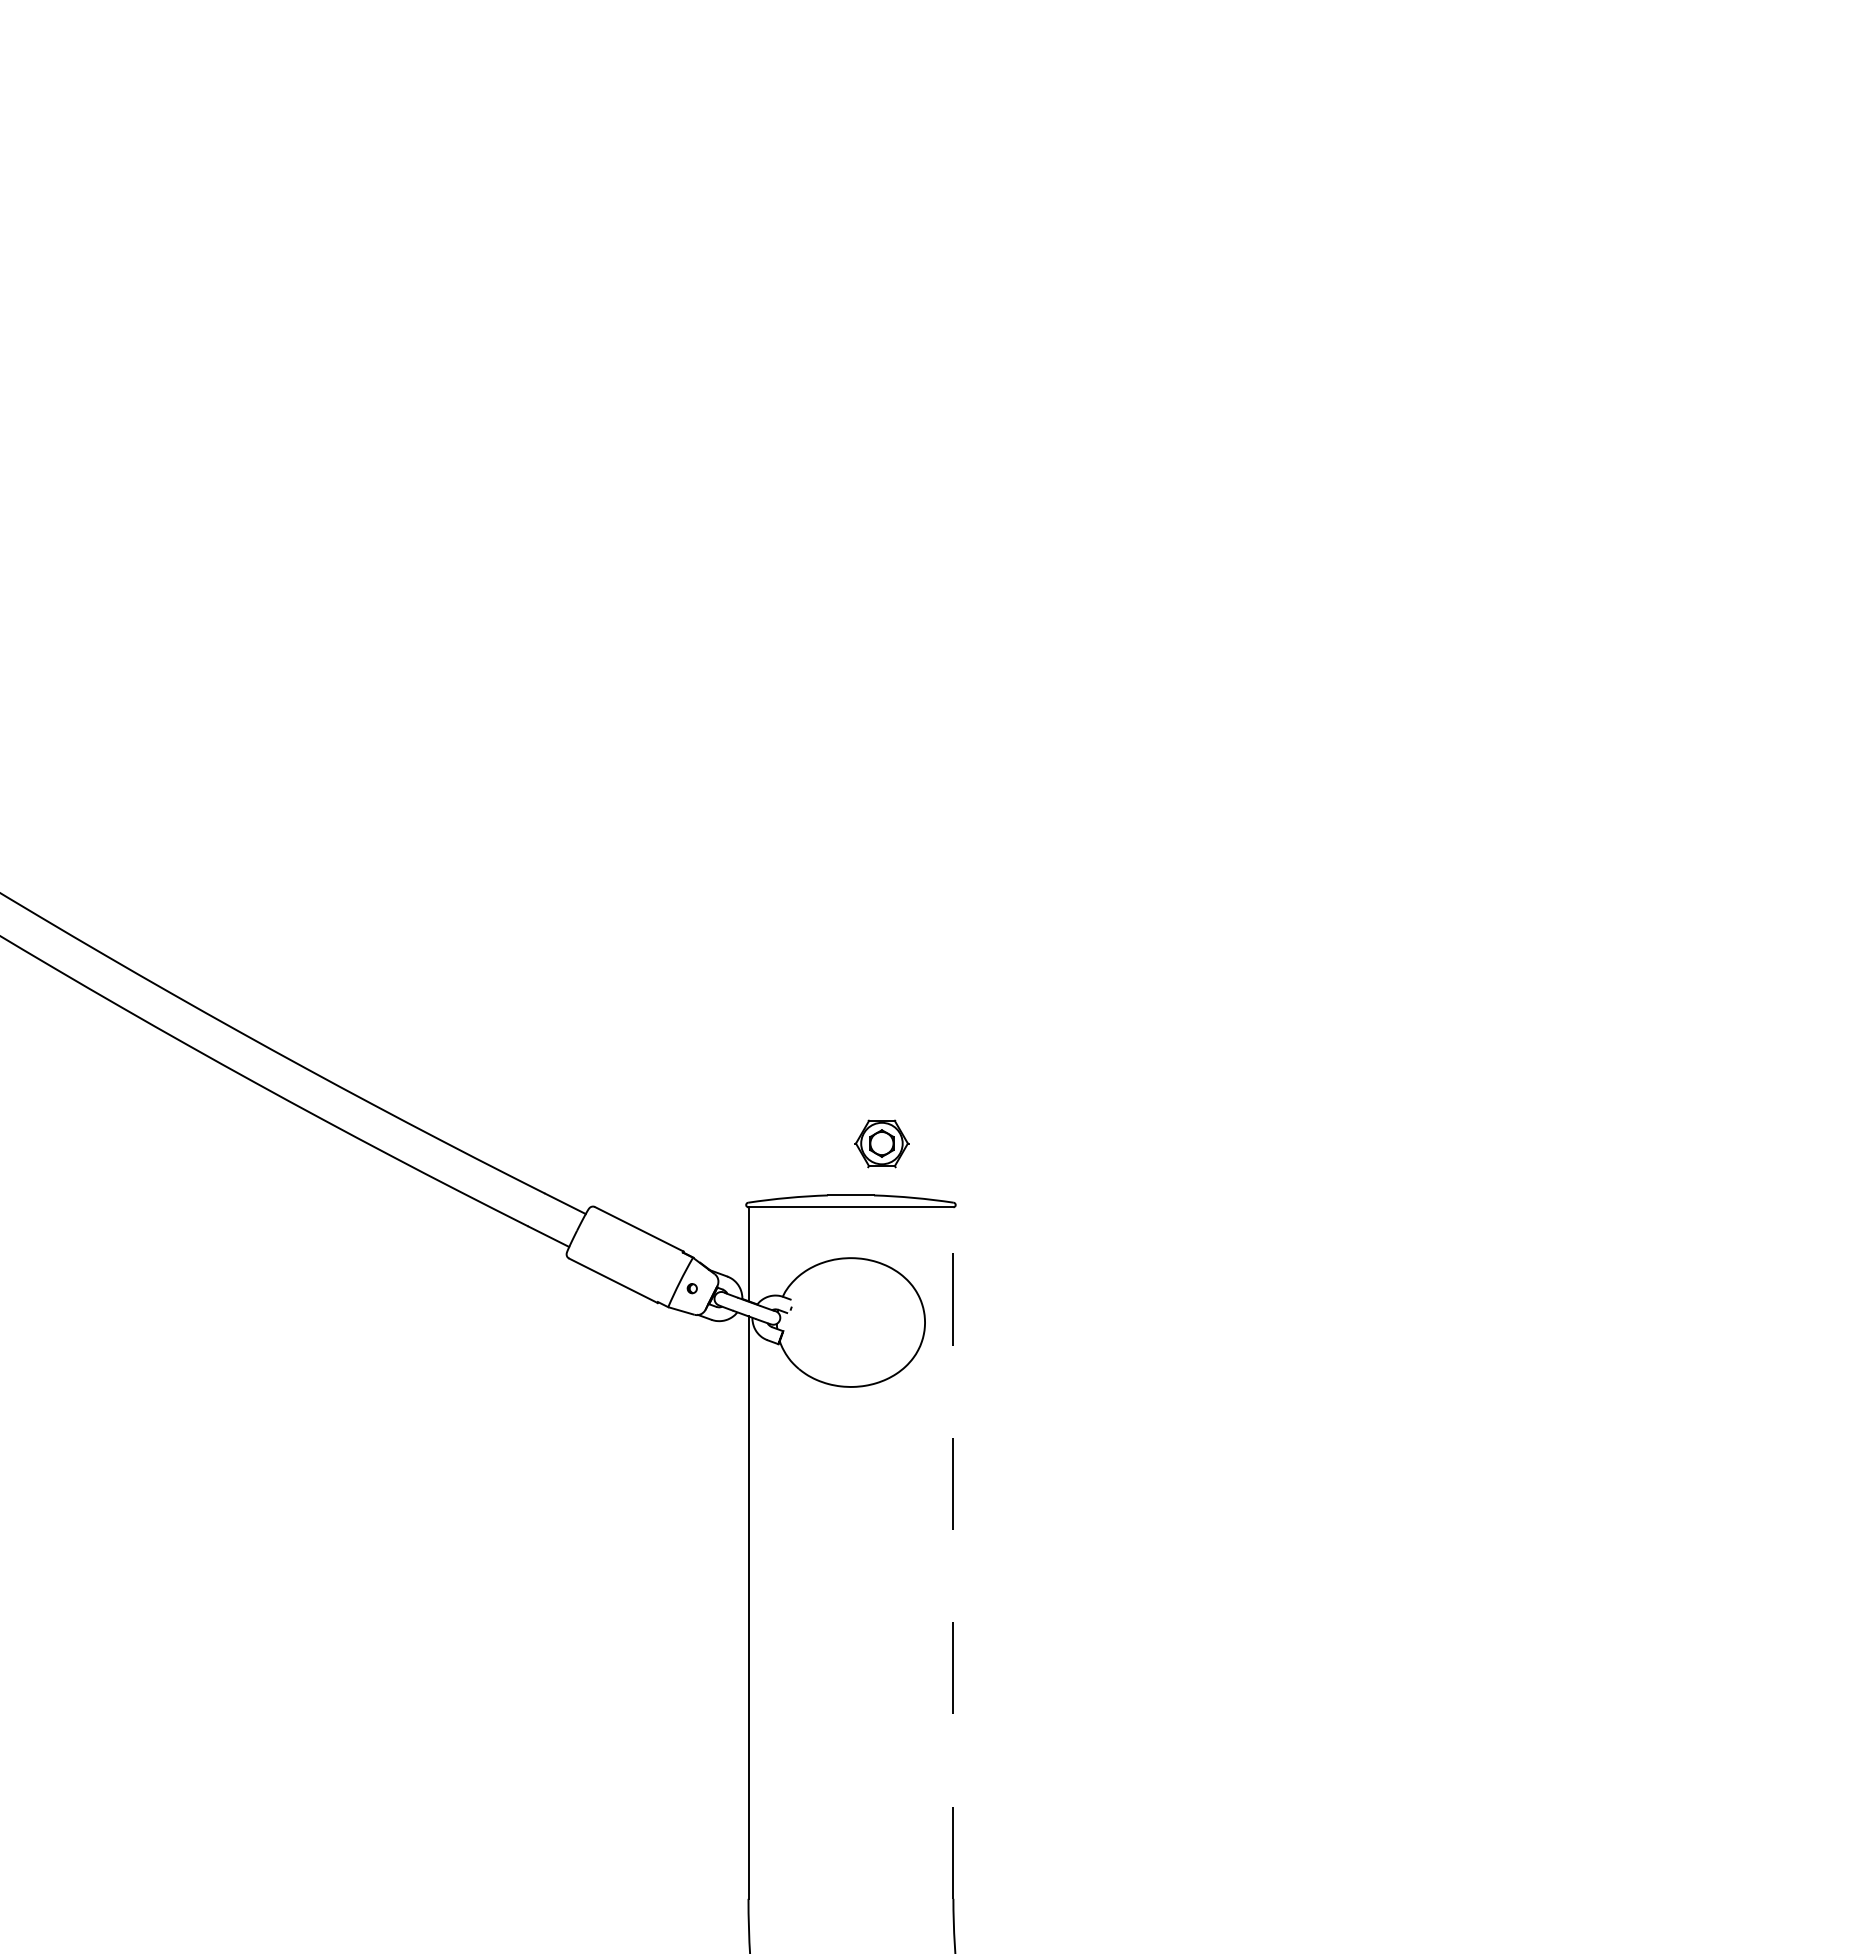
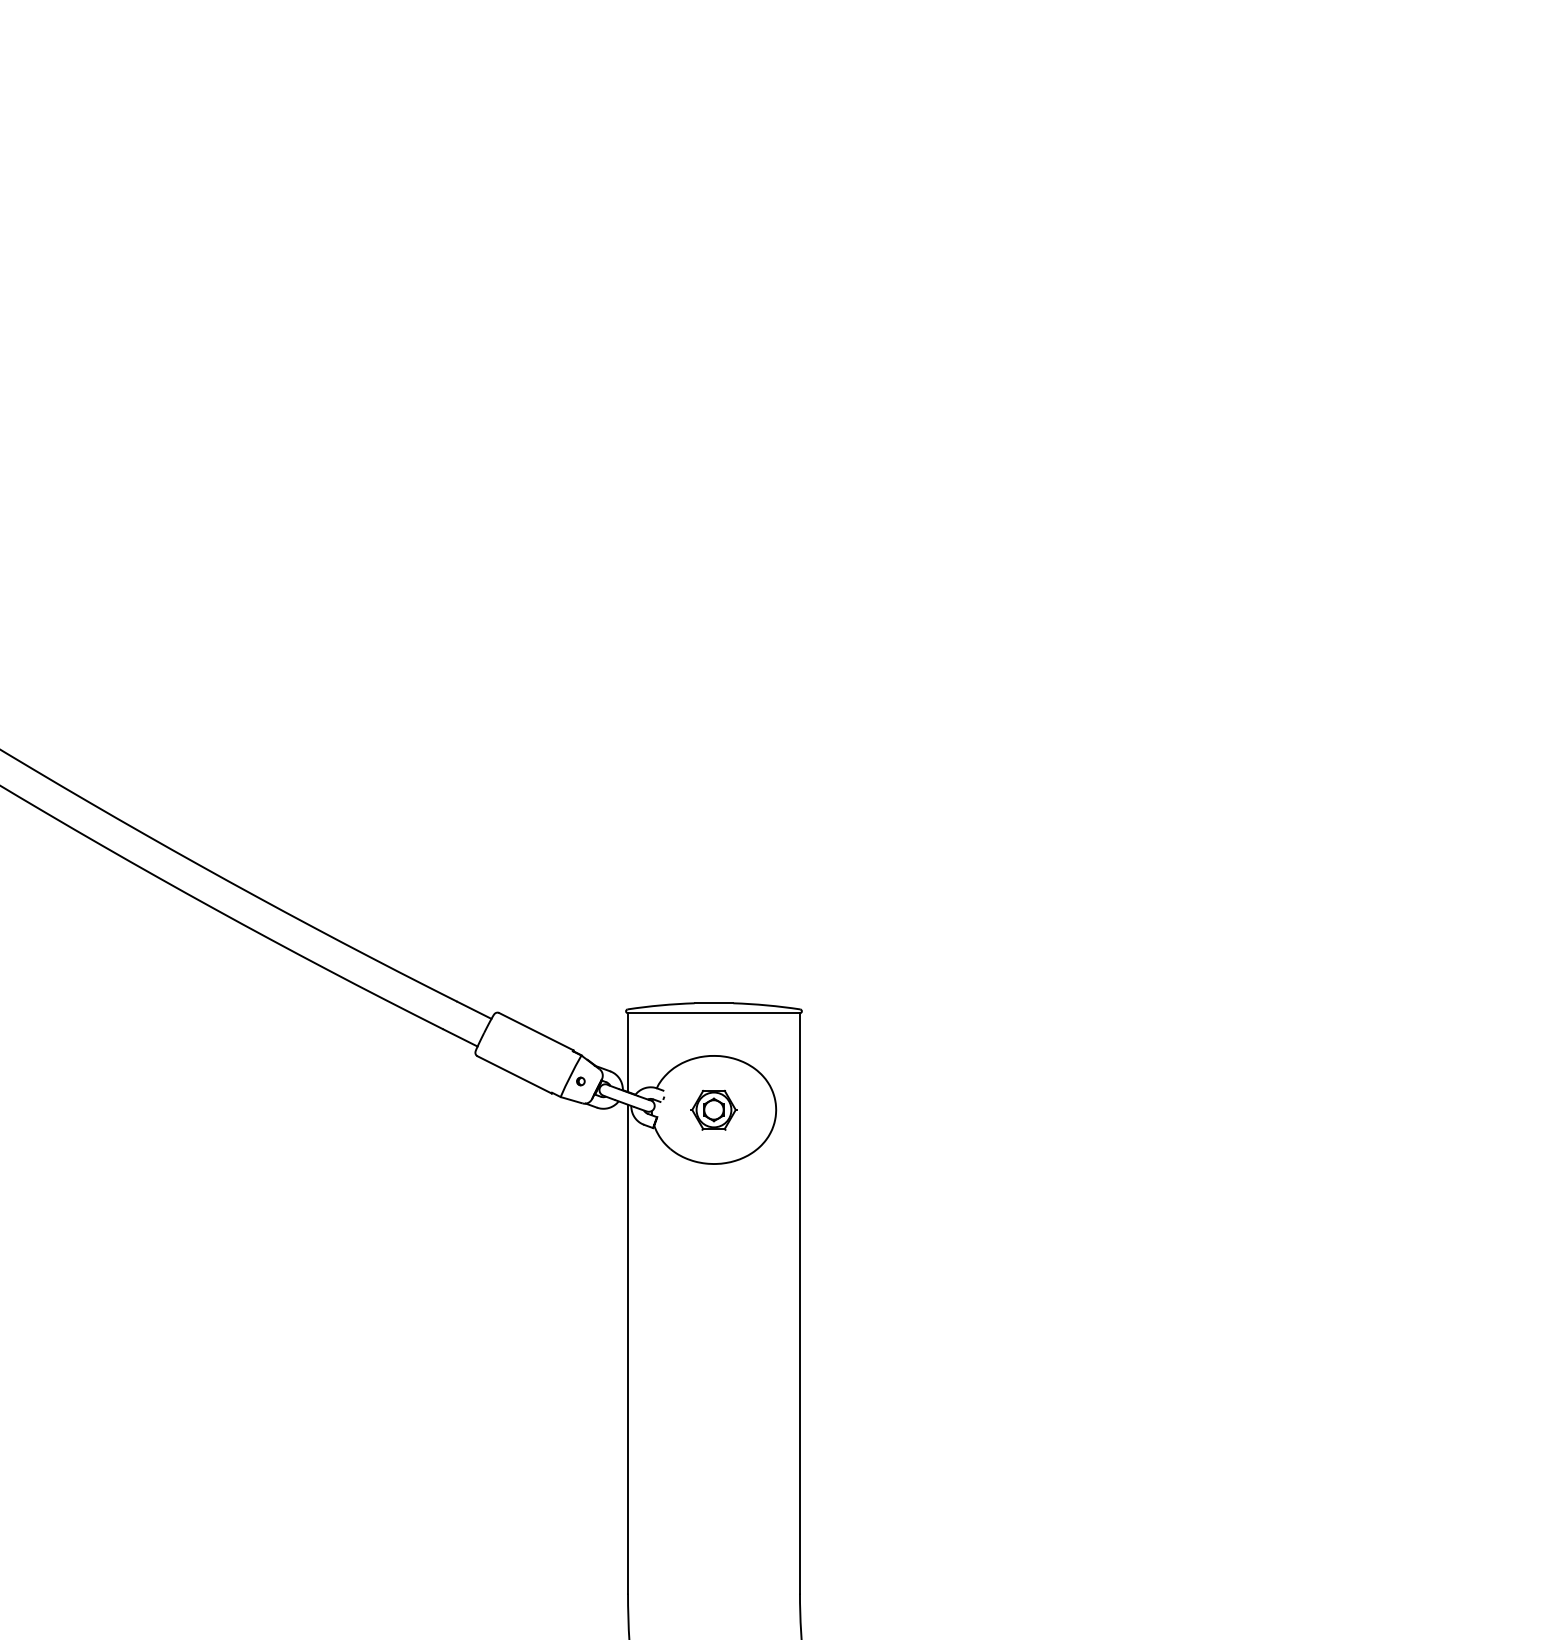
part: (881, 1143) -> (713, 1109), moved
line: (953, 1553) -> (800, 1303), dashed -> solid

